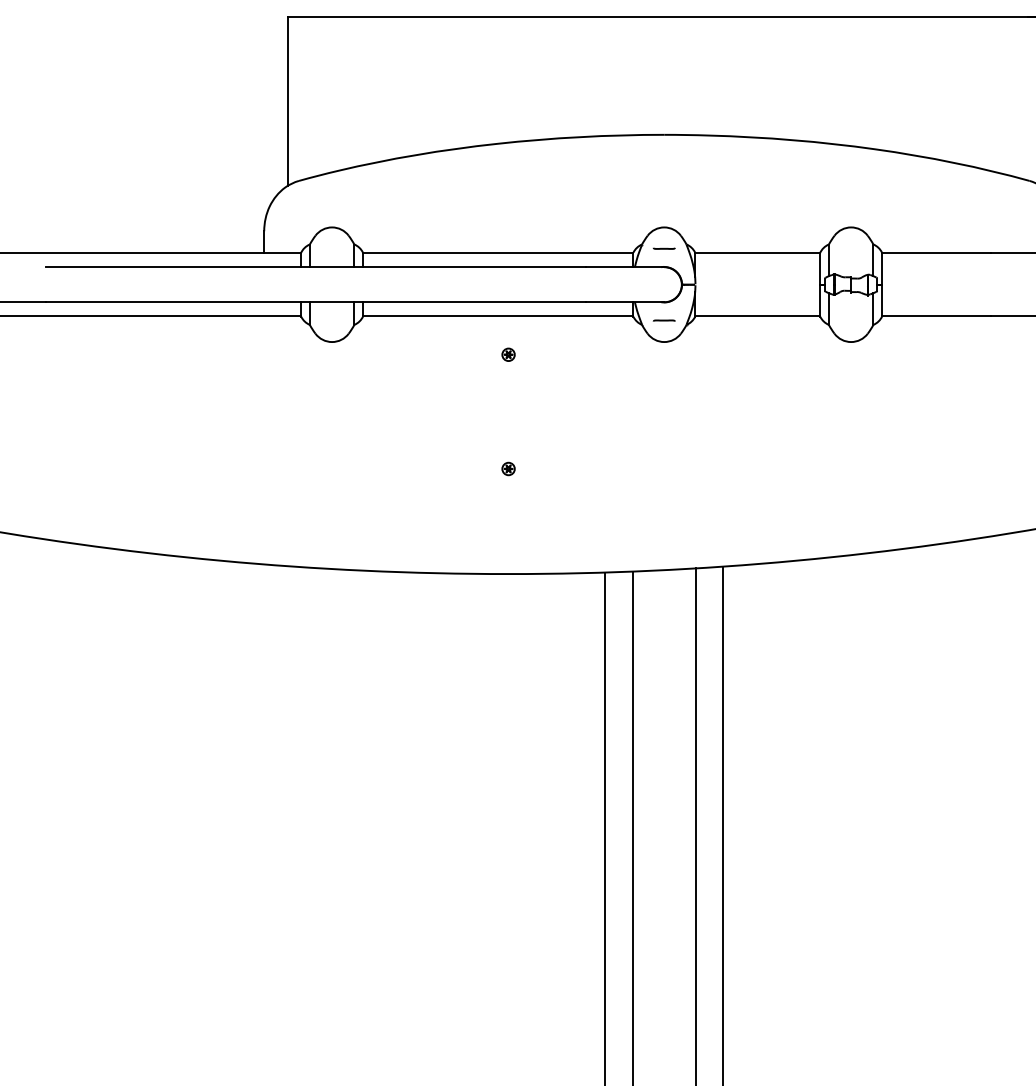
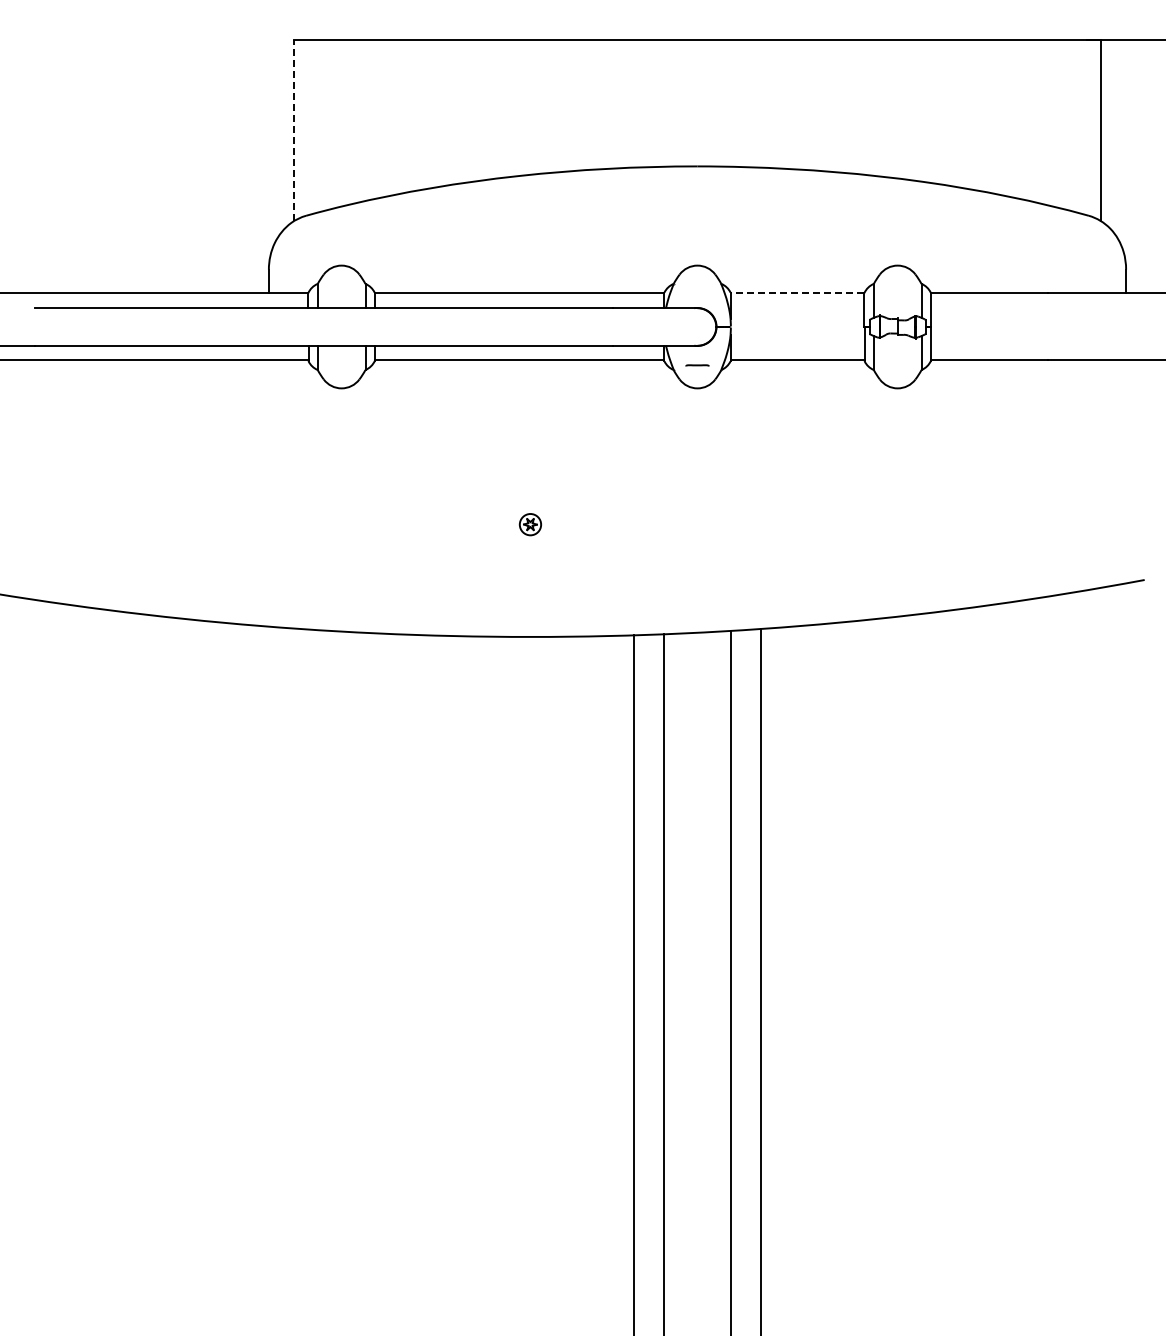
line: (288, 101) -> (294, 130), solid -> dashed
line: (664, 248) -> (697, 288), removed
line: (757, 253) -> (797, 293), solid -> dashed
part: (508, 354) -> (530, 401), removed
part: (508, 468) -> (530, 523), size x1.6

